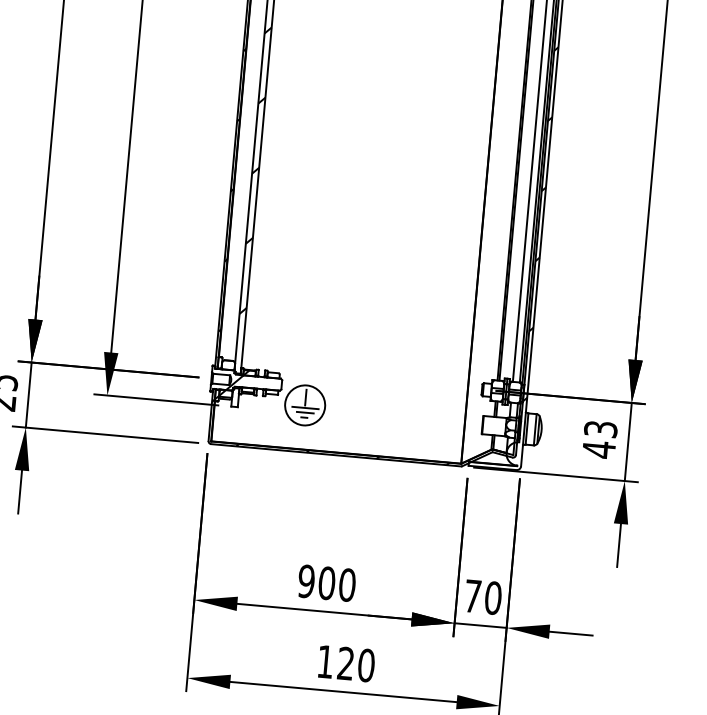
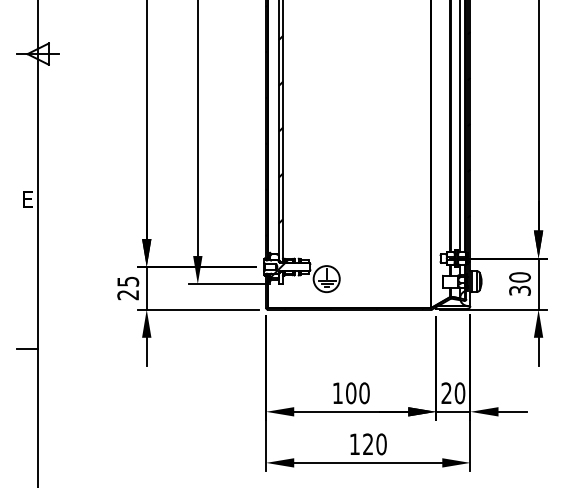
text: (599, 439) -> (519, 284), 43 -> 30
text: (306, 581) -> (337, 393), 900 -> 100
text: (472, 595) -> (446, 392), 70 -> 20

